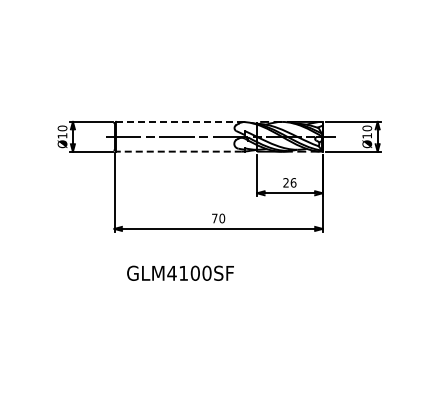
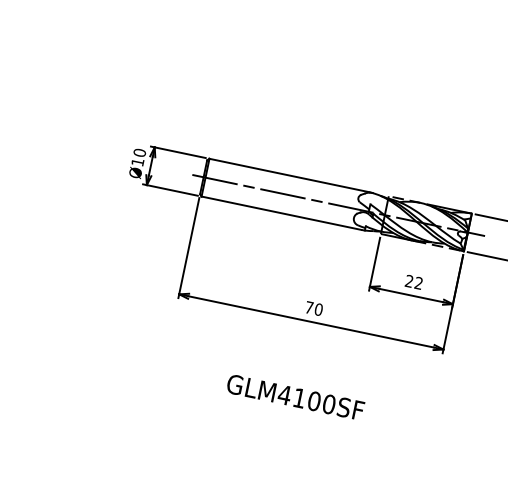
line: (178, 121) -> (288, 174), dashed -> solid
line: (178, 151) -> (281, 212), dashed -> solid
text: (293, 182) -> (418, 282), 26 -> 22
text: (180, 272) -> (295, 396), moved

